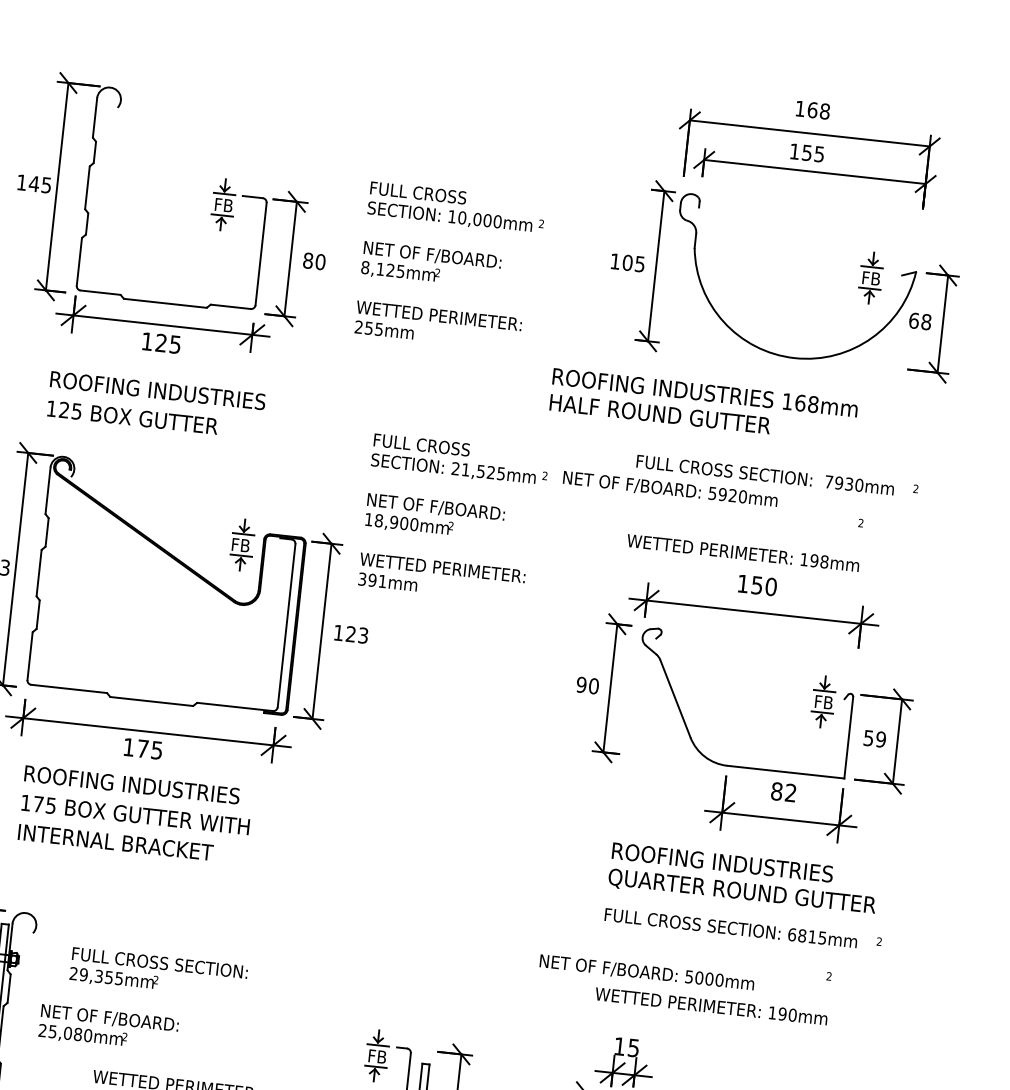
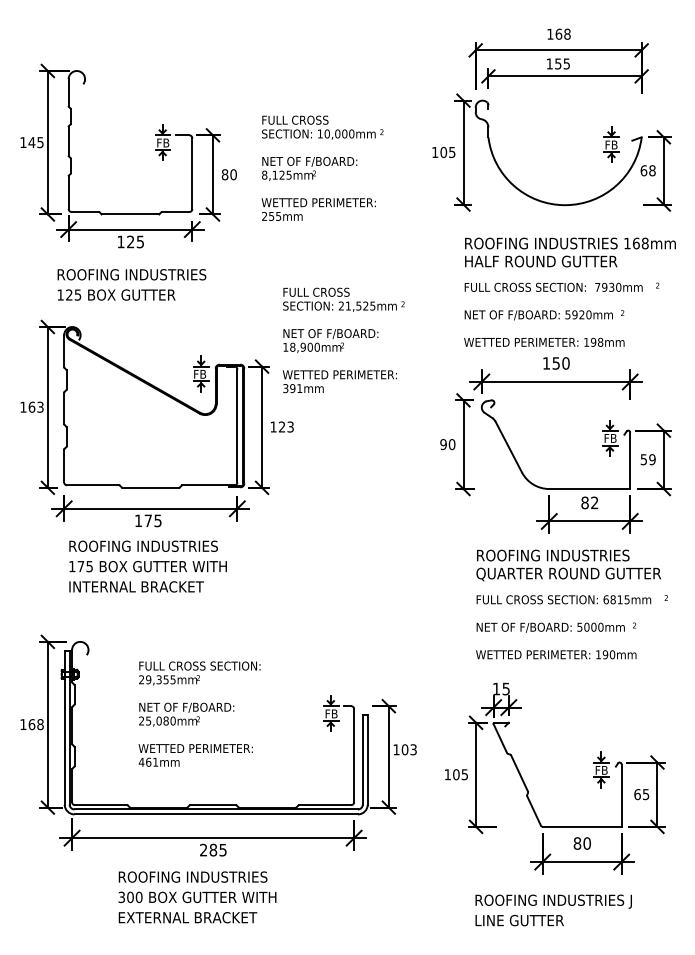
text: (703, 405) -> (570, 252), moved
text: (669, 489) -> (538, 315), moved
text: (646, 972) -> (550, 627), moved
text: (158, 973) -> (199, 673), moved
text: (108, 1028) -> (186, 714), moved

